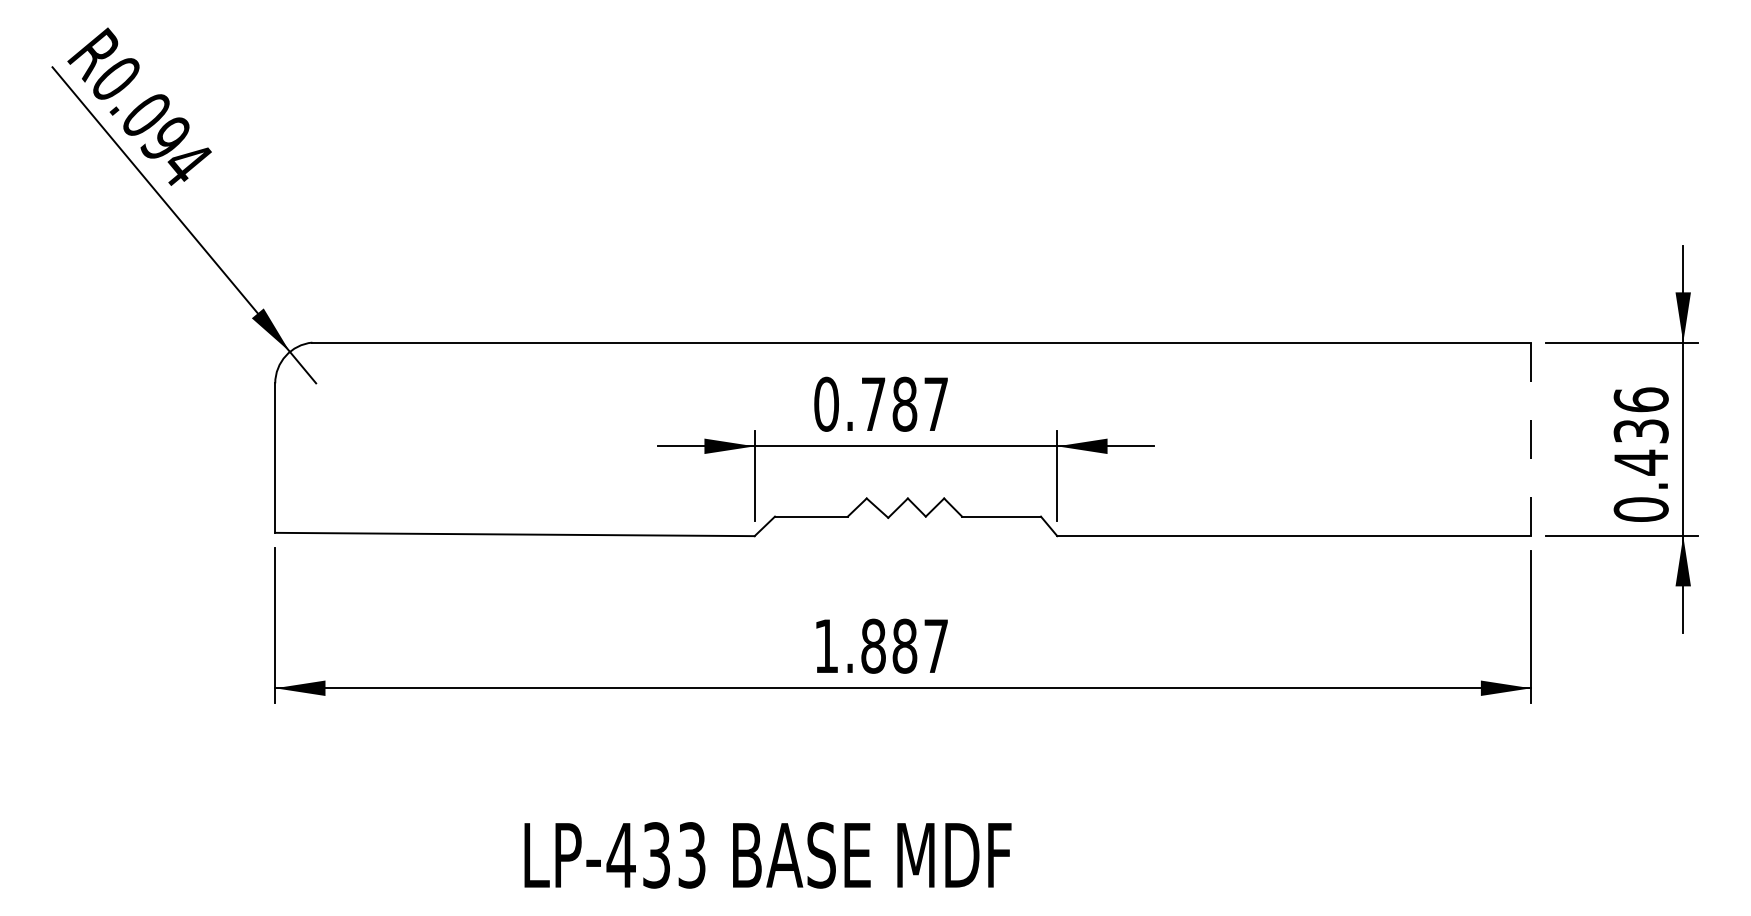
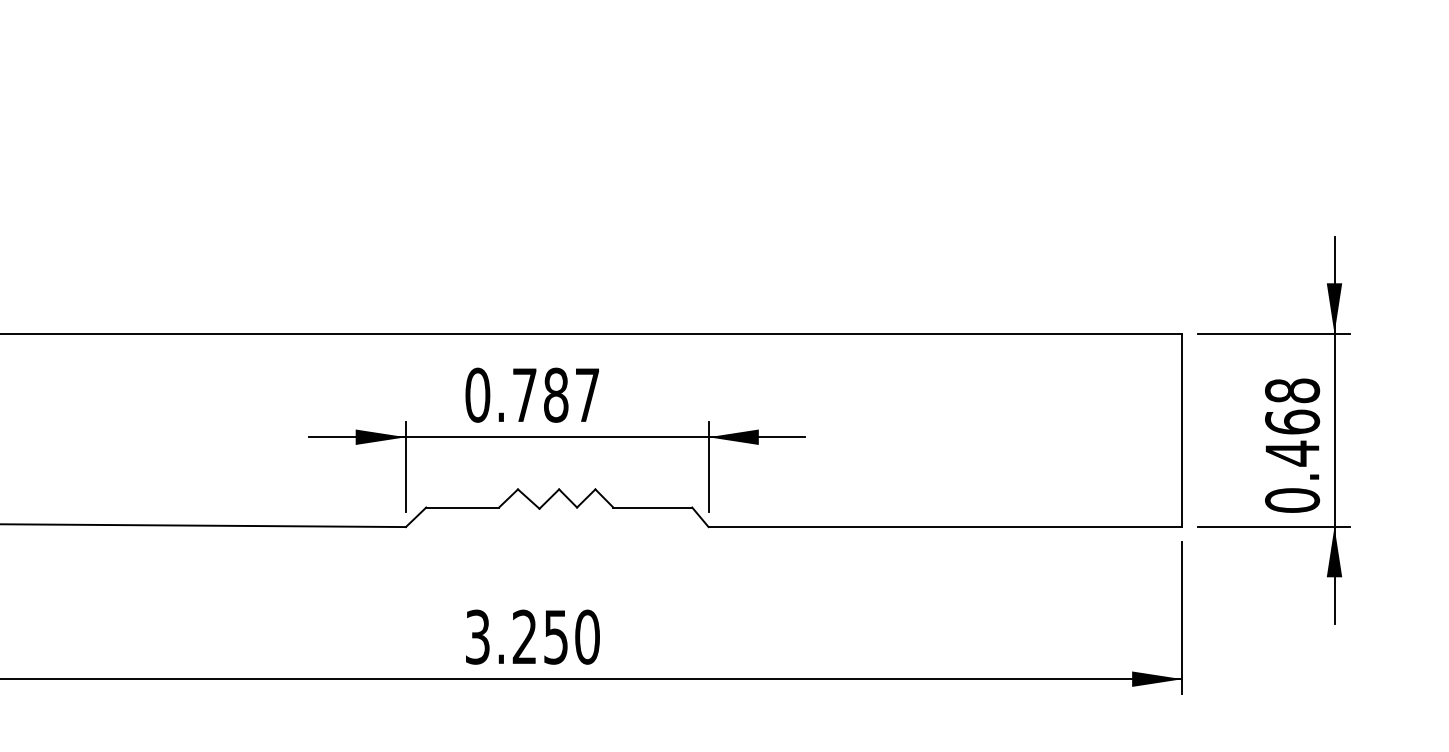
text: (1640, 415) -> (1291, 406), 0.436 -> 0.468
line: (1531, 439) -> (1182, 430), dashed -> solid
text: (881, 645) -> (532, 636), 1.887 -> 3.250

